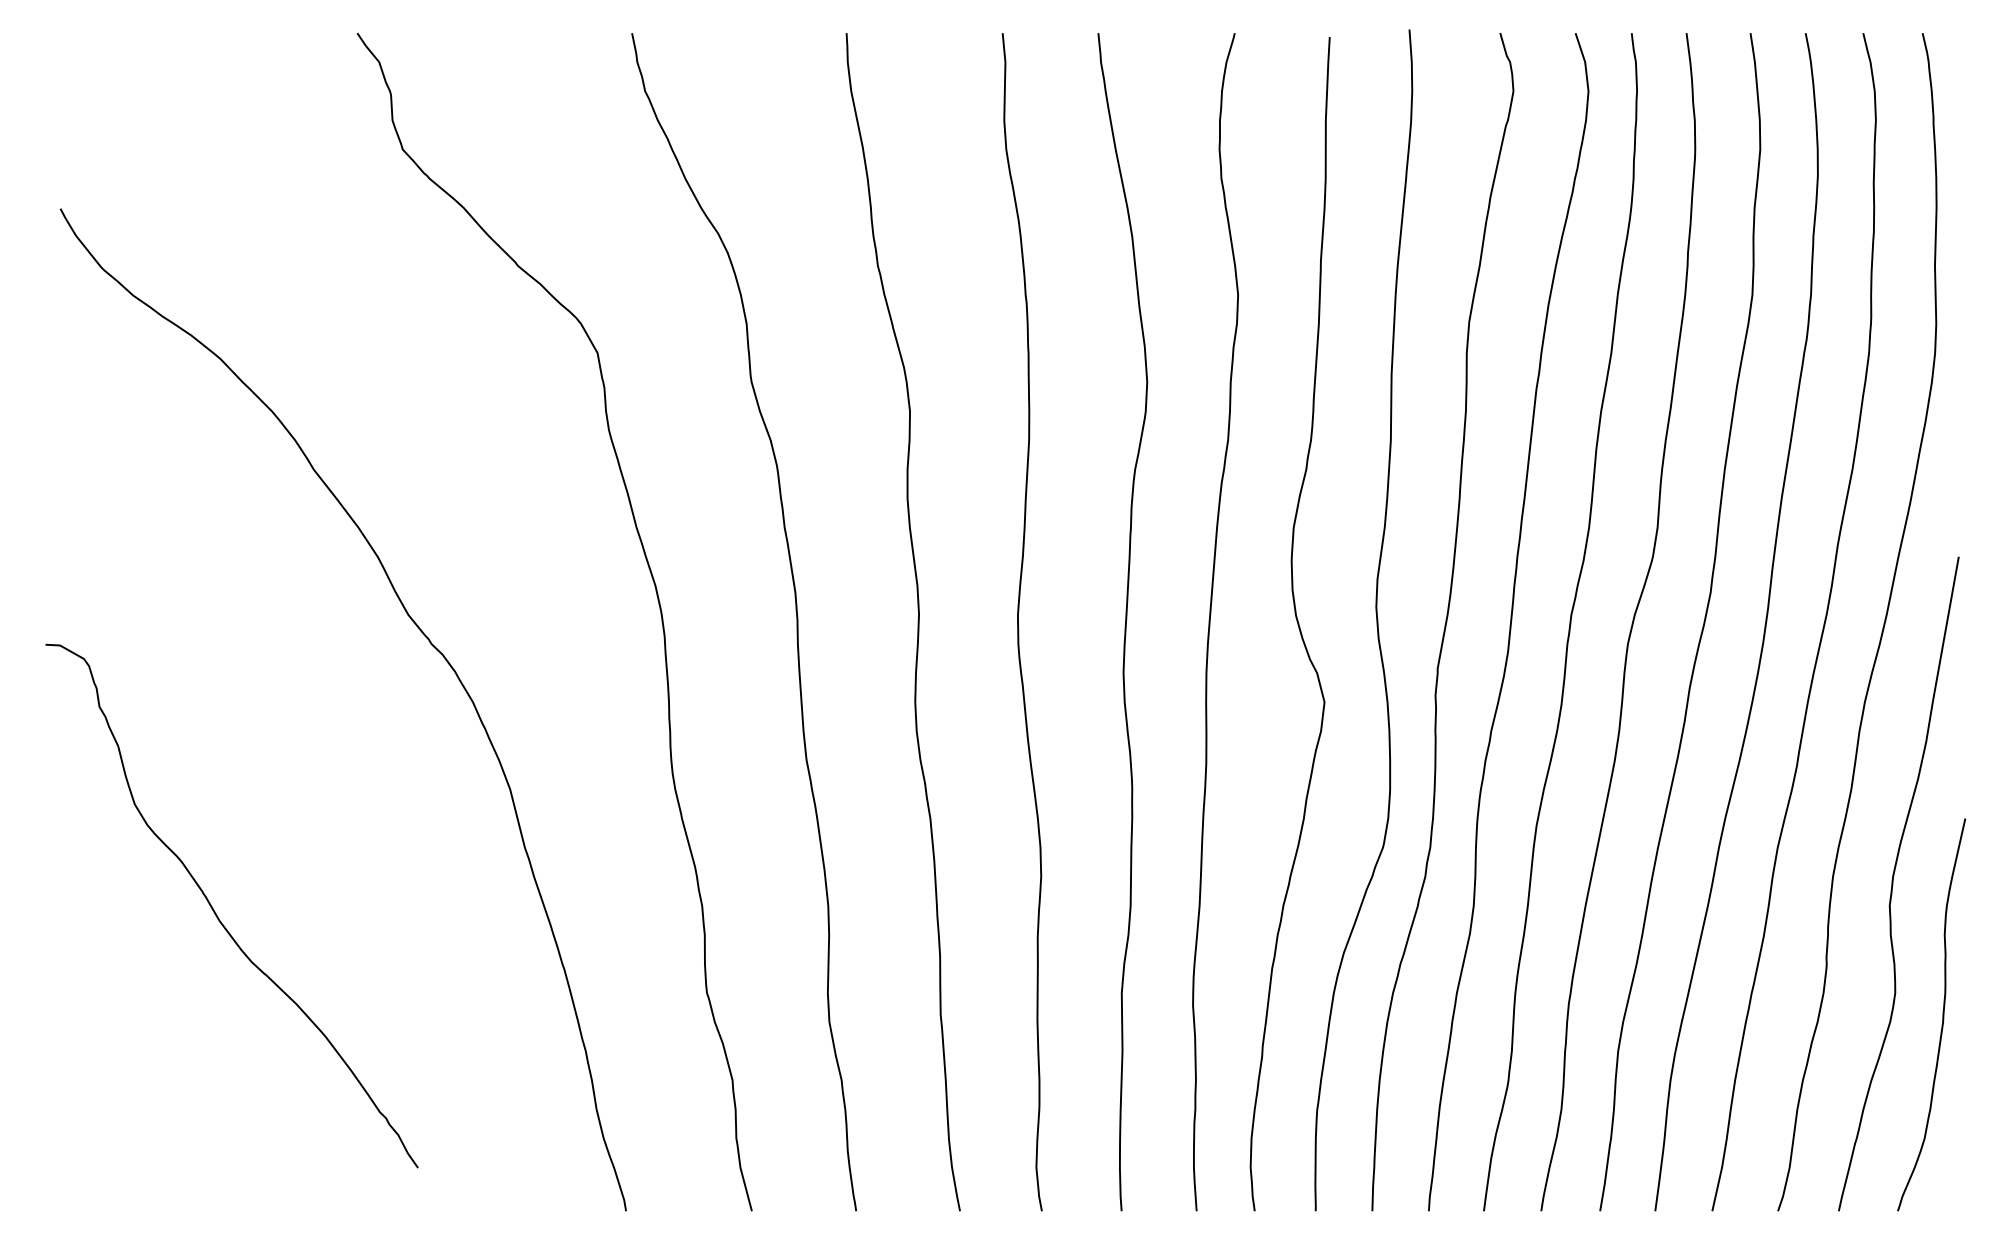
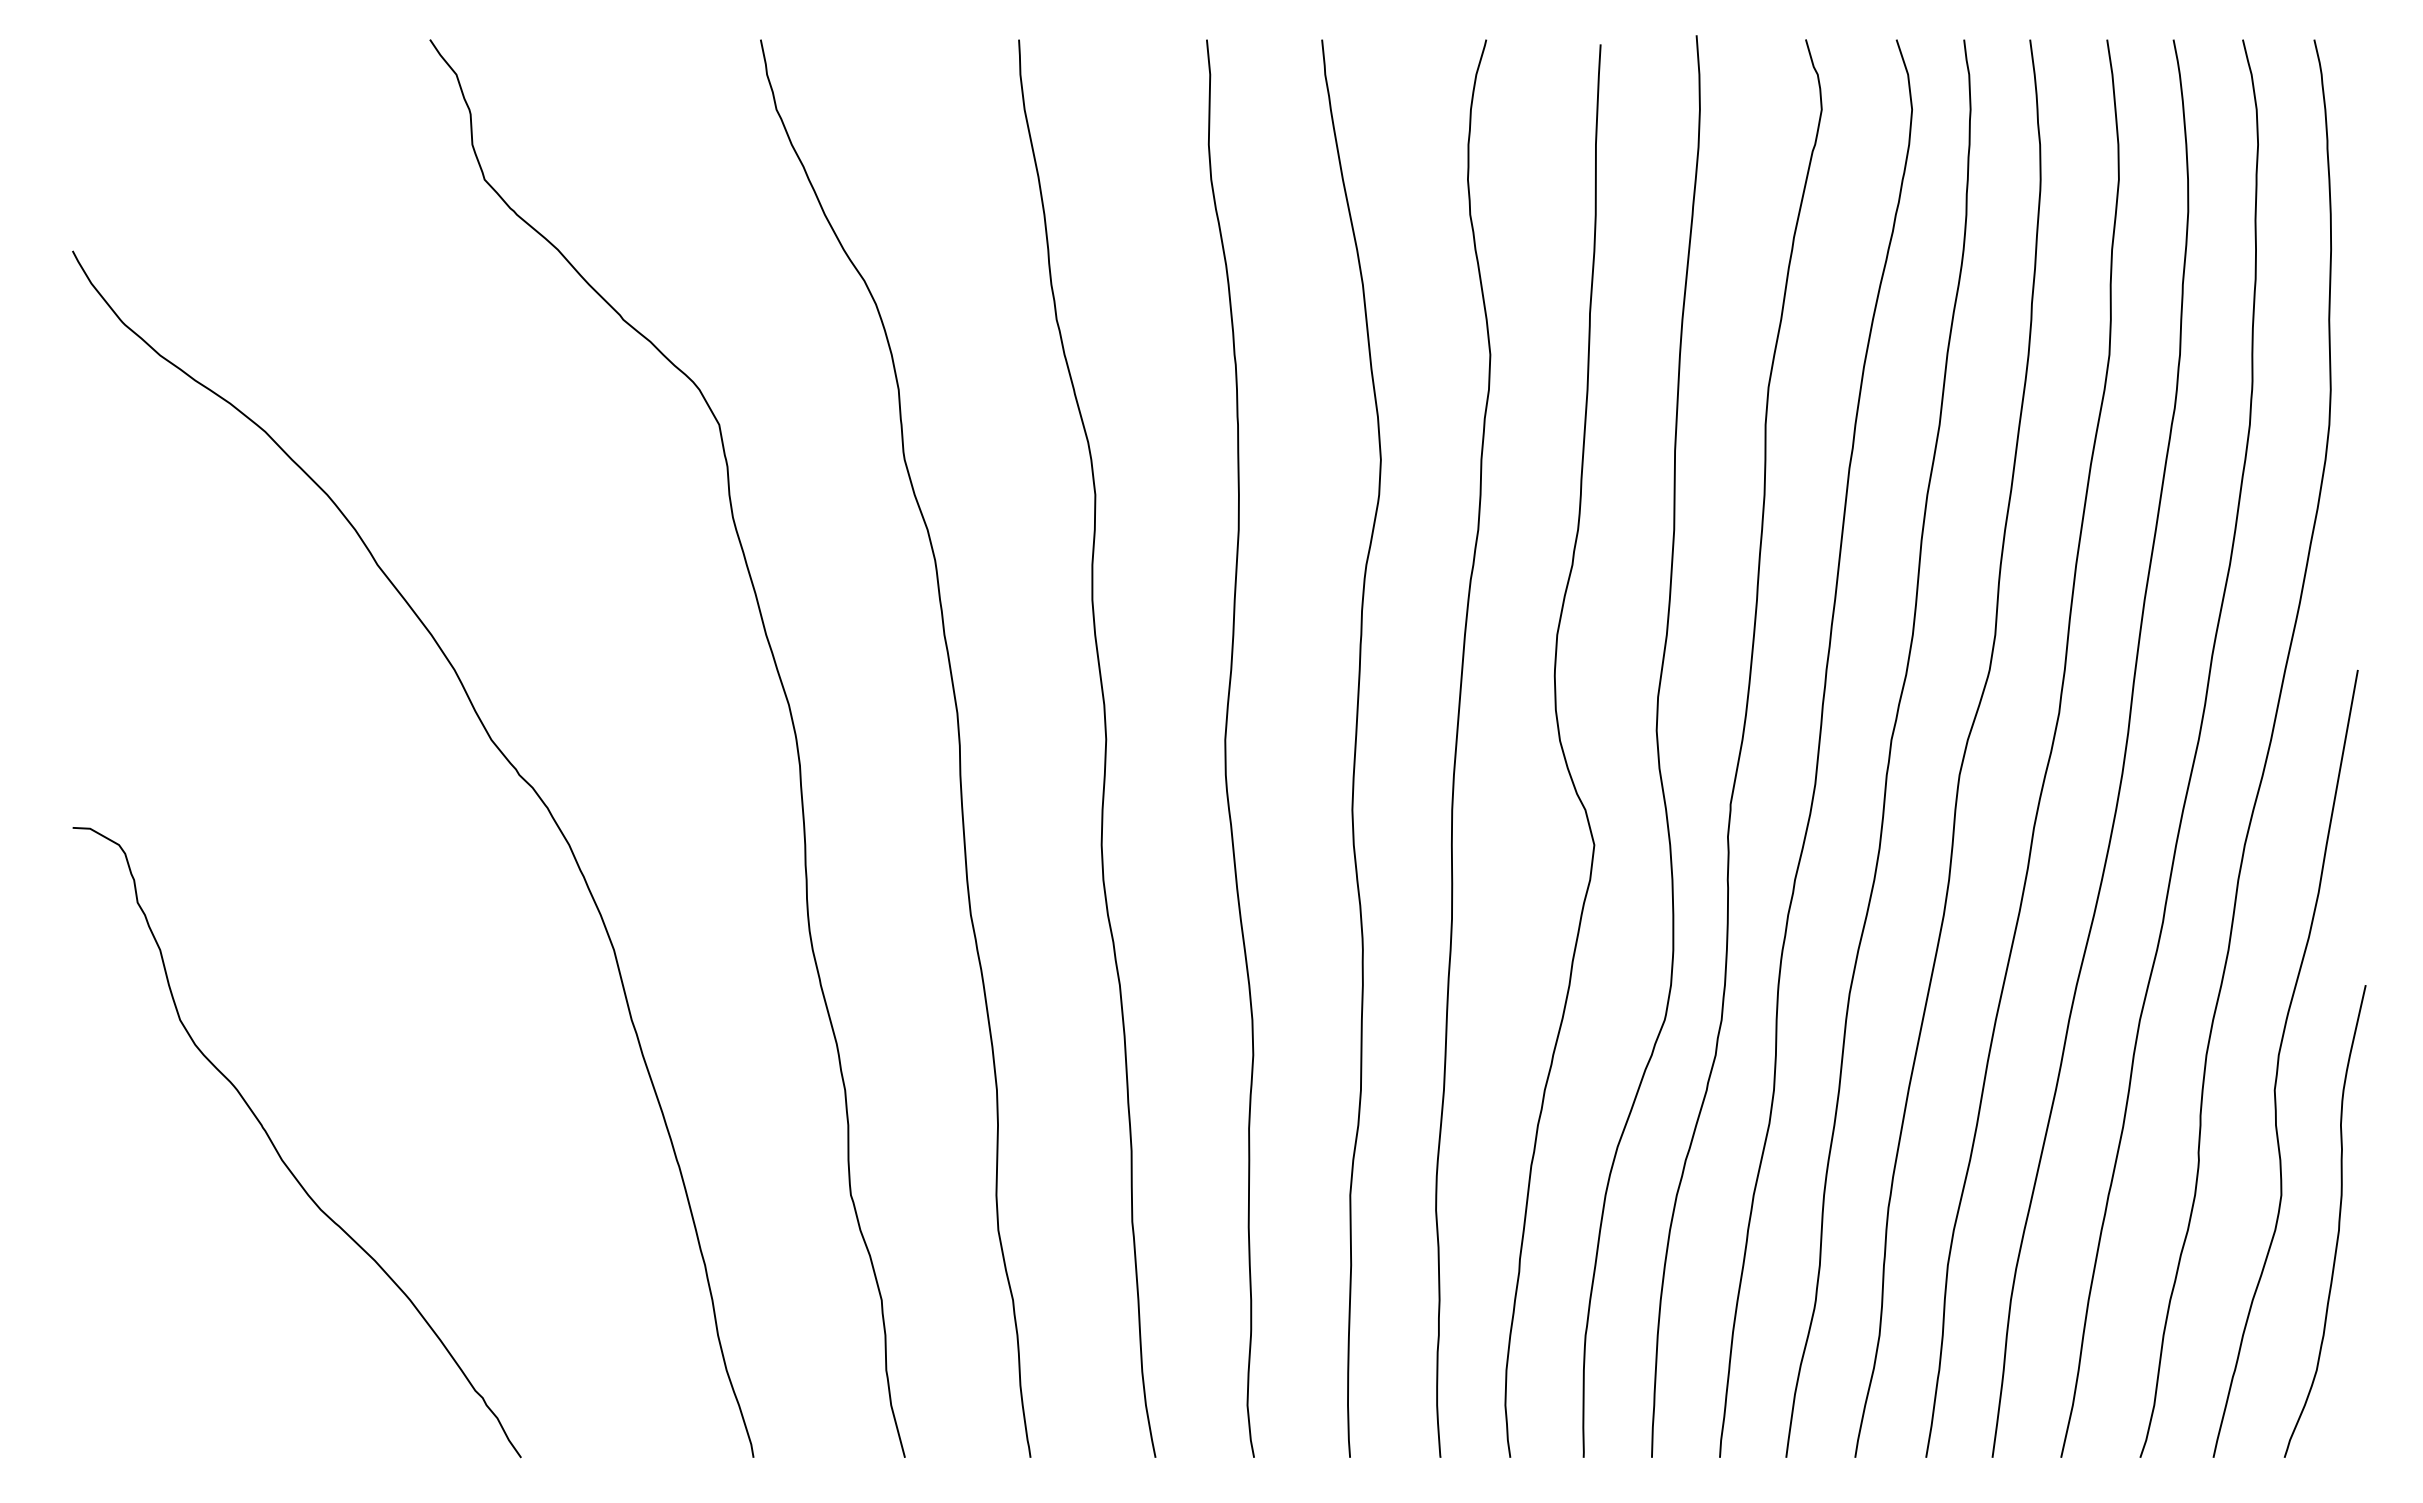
curve: (216, 913) -> (278, 1151), moved

